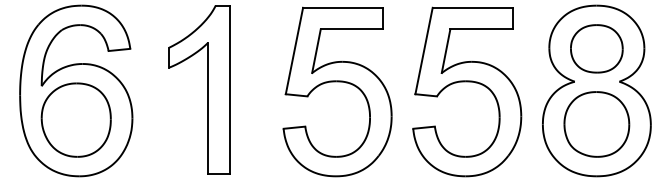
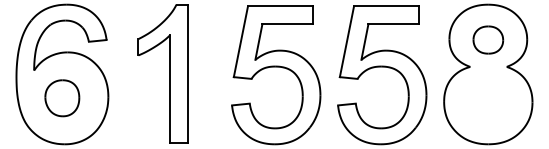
part: (596, 48) -> (488, 39), size x0.7
part: (75, 119) -> (61, 97), size x0.6
part: (596, 124) -> (488, 101), removed

